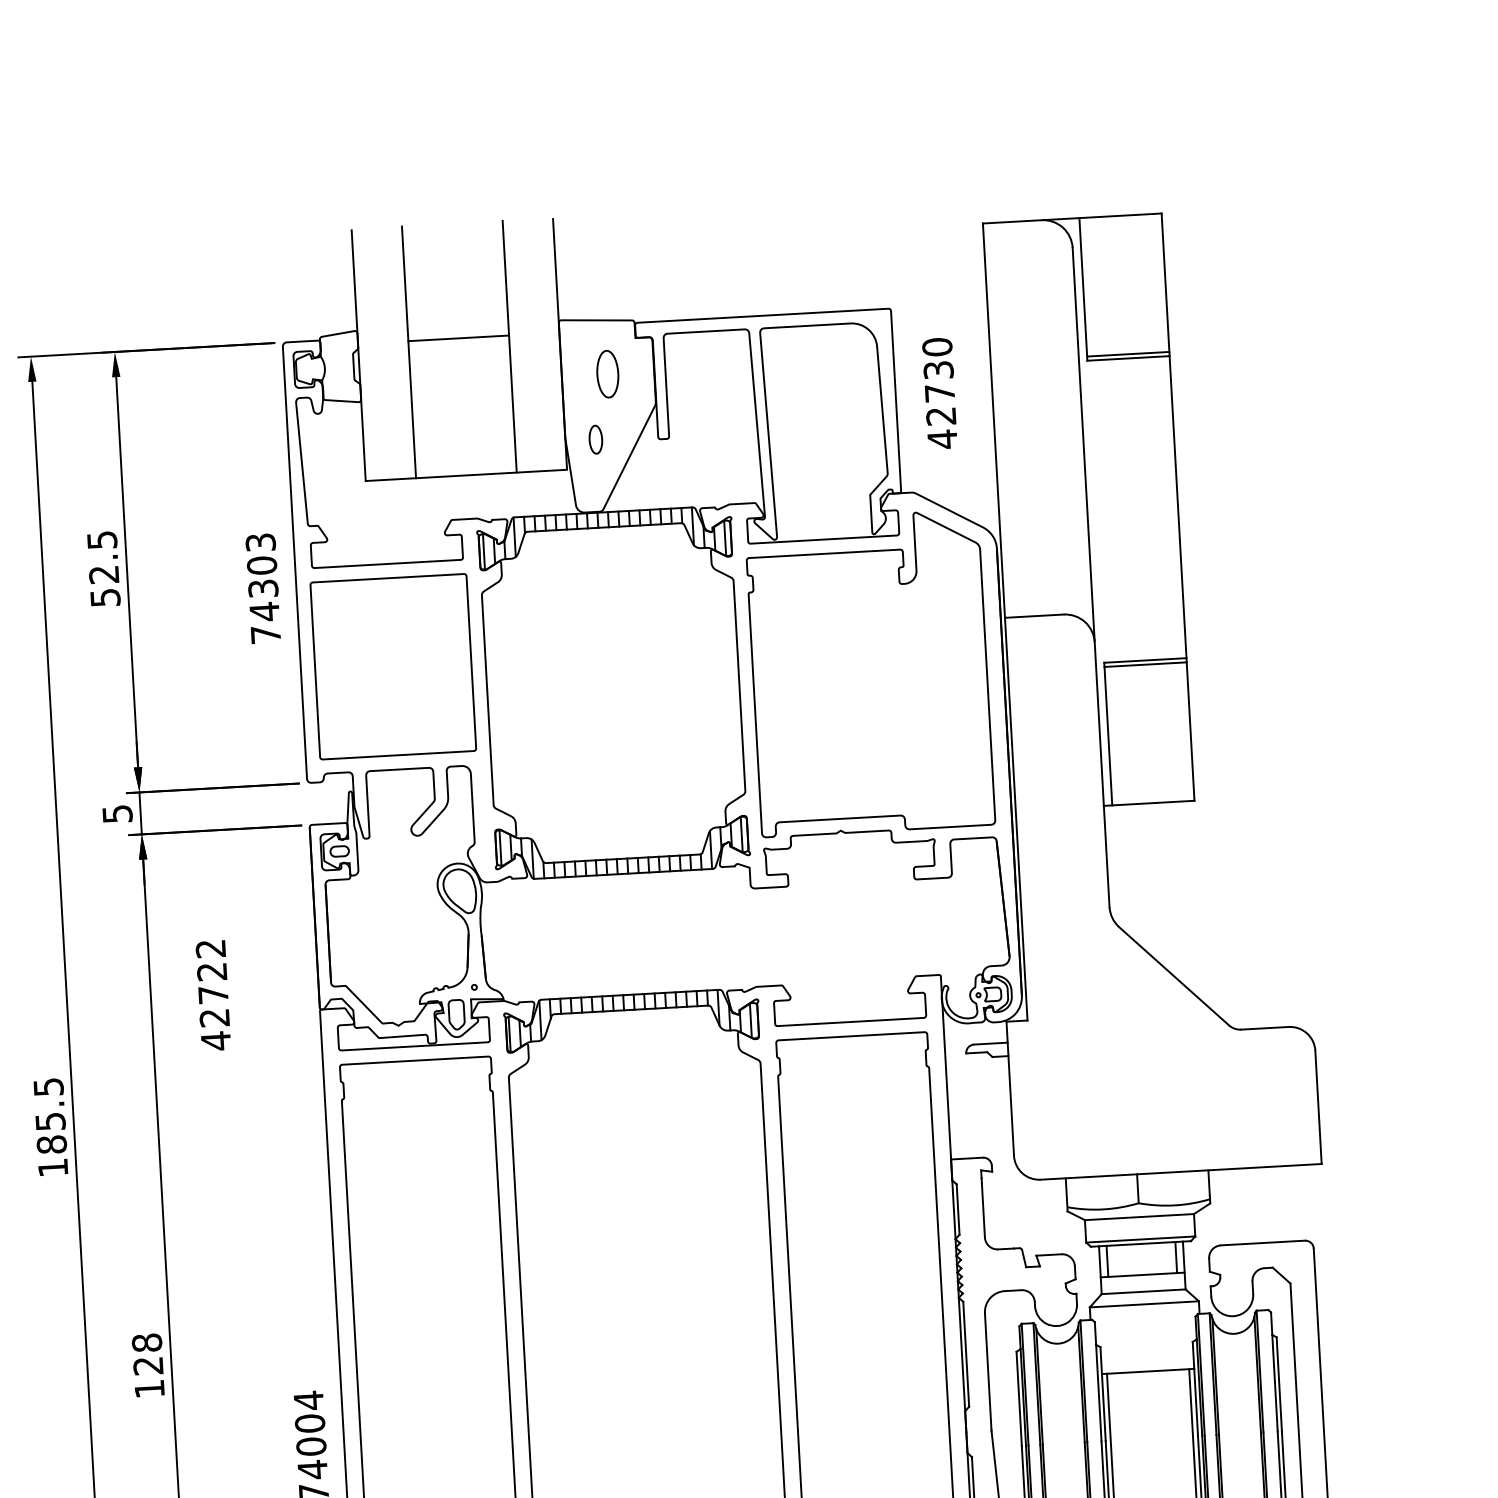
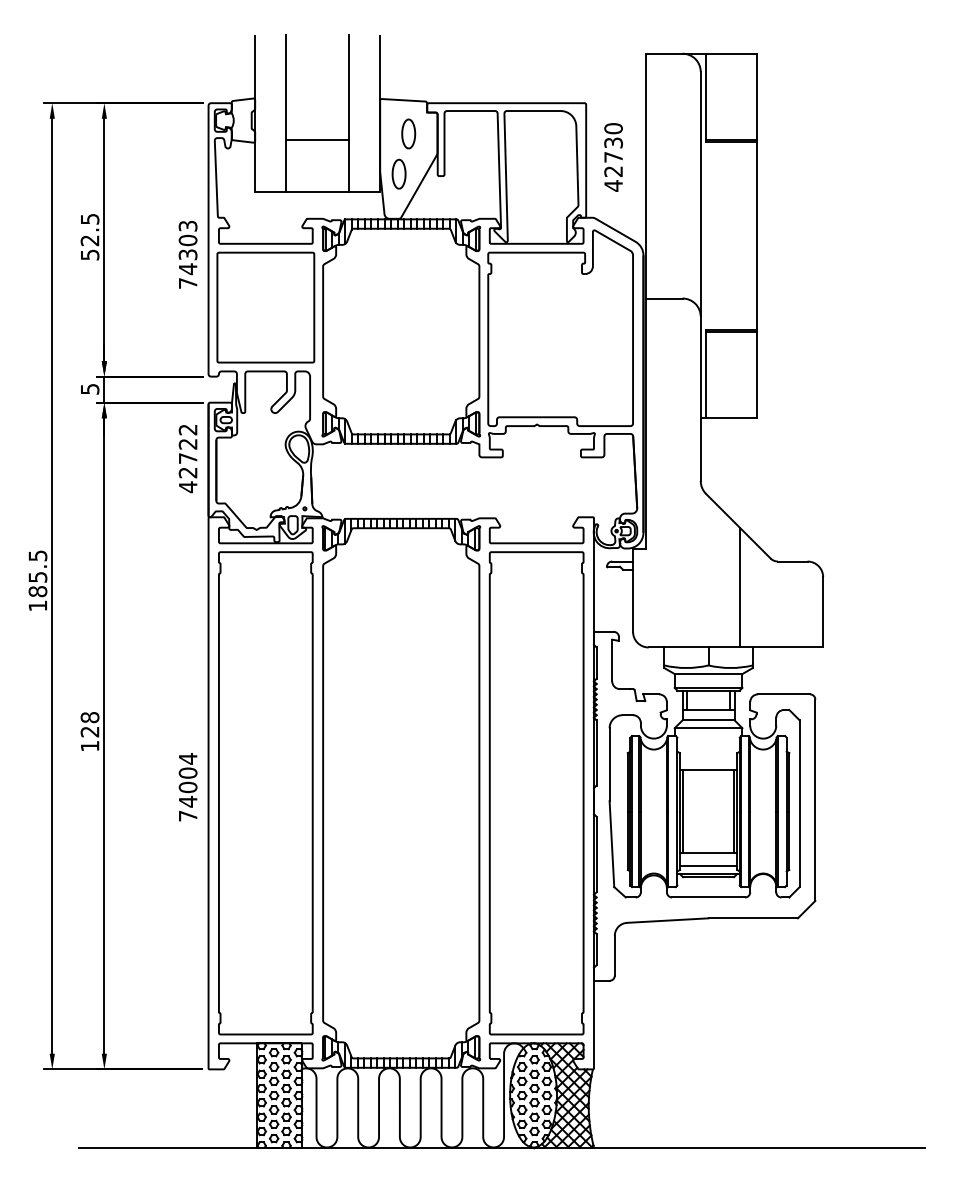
line: (458, 338) -> (317, 139), moved
part: (594, 438) -> (398, 173), size x1.67
text: (212, 996) -> (187, 459), moved
line: (1181, 1074) -> (739, 587), added

